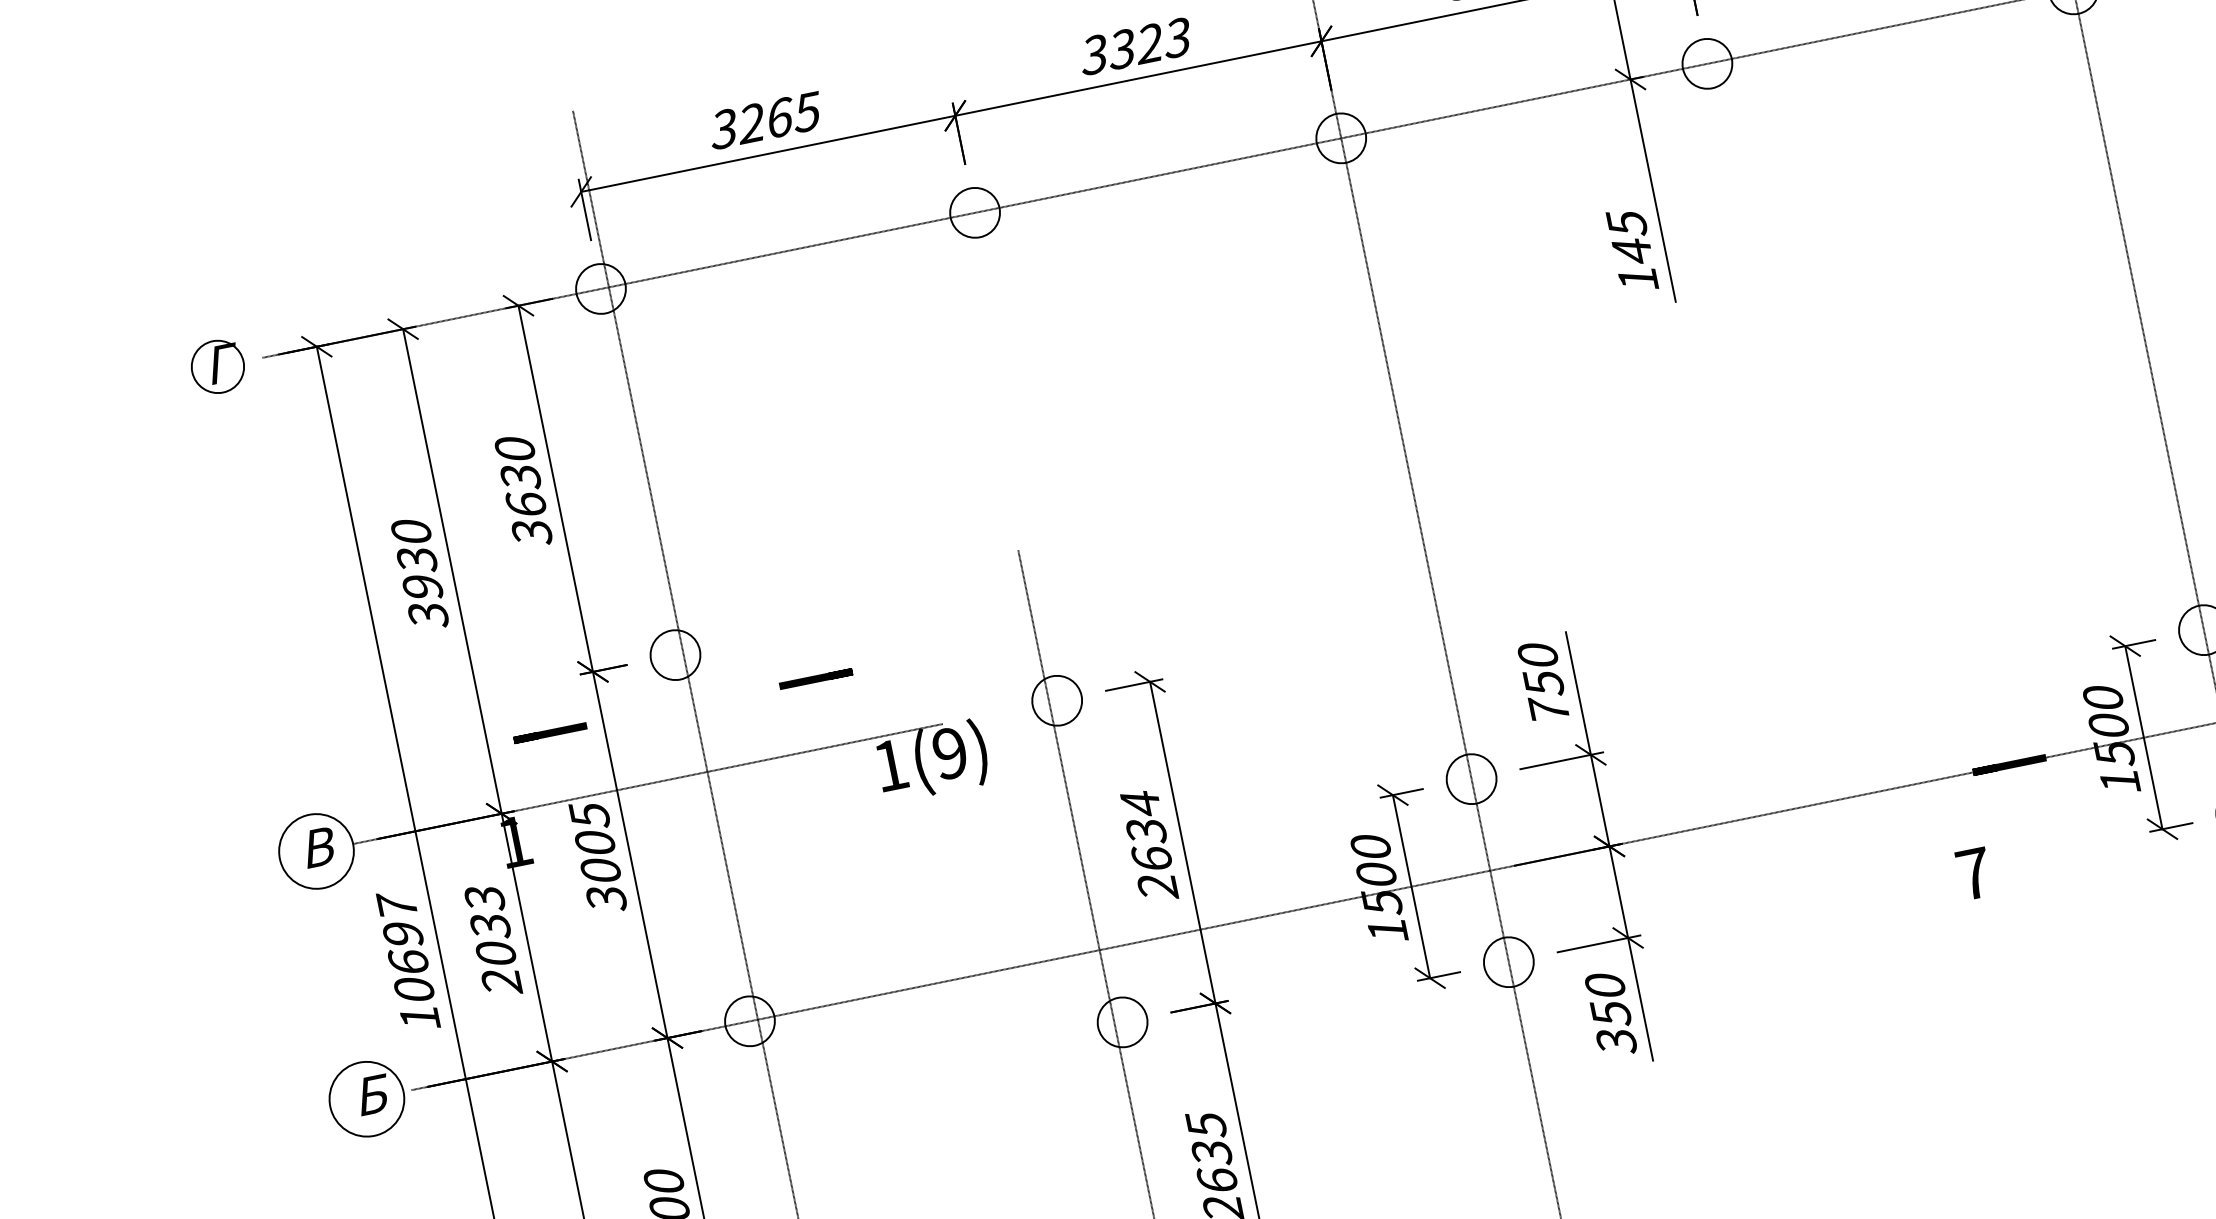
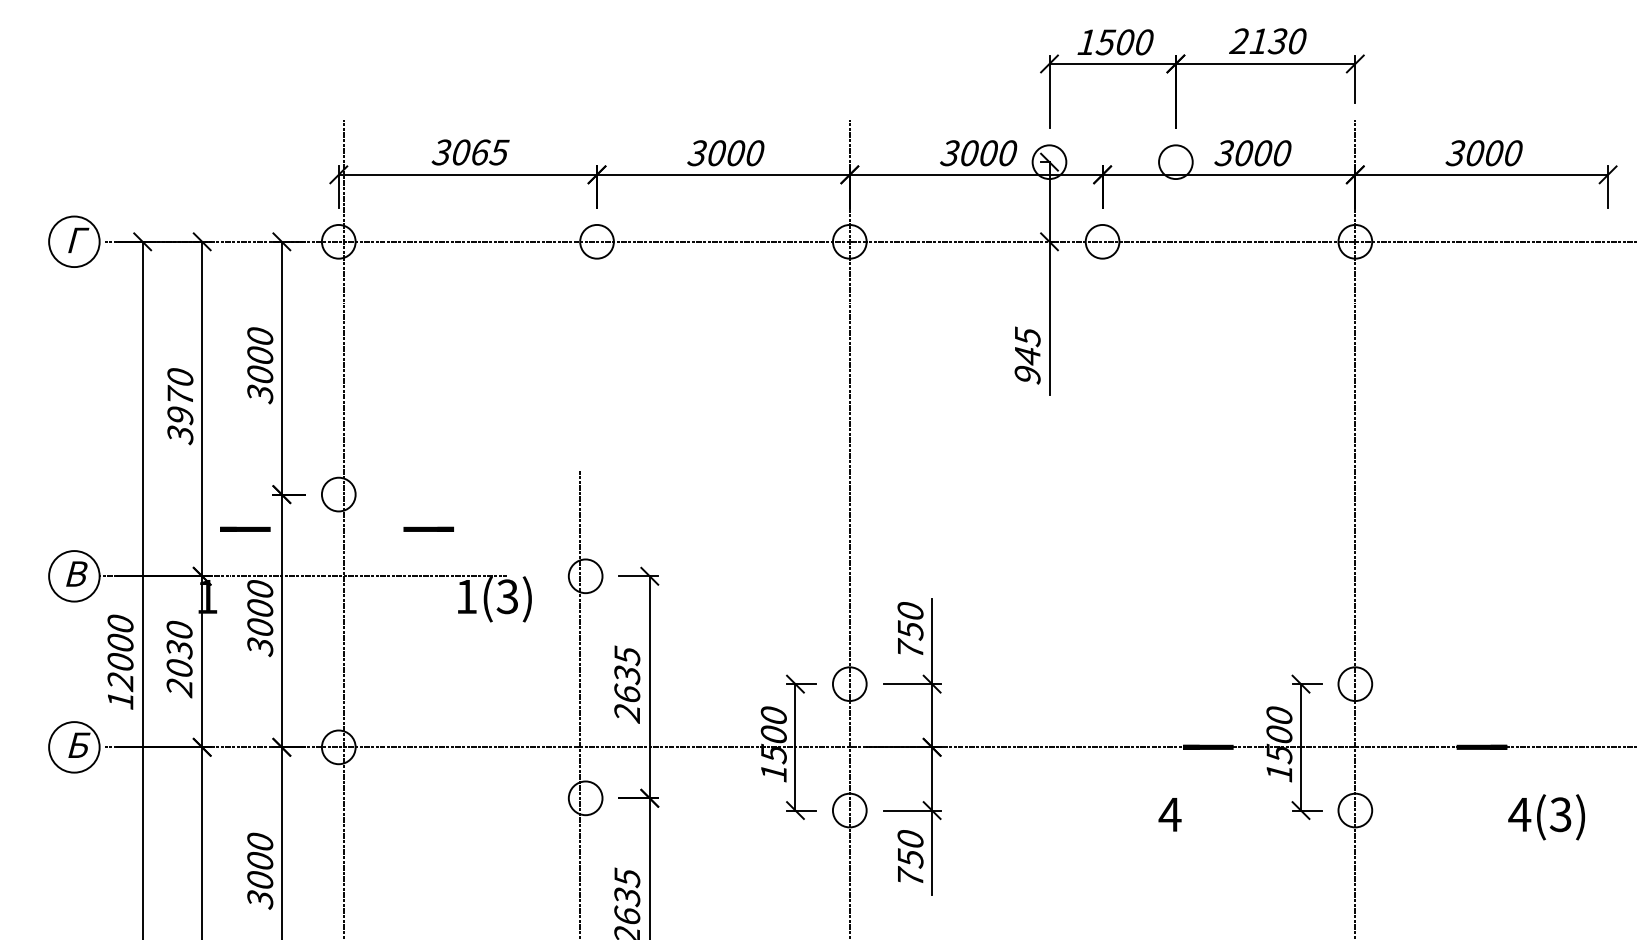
text: (1149, 44) -> (735, 153), 3323 -> 3000
text: (750, 123) -> (460, 152), 3265 -> 3065
text: (1637, 278) -> (1027, 374), 145 -> 945
circle: (218, 366) -> (74, 241), size x1.43
text: (523, 489) -> (260, 364), 3630 -> 3000
text: (416, 558) -> (180, 395), 3930 -> 3970
text: (949, 753) -> (507, 596), 1(9) -> 1(3)
text: (1141, 803) -> (627, 655), 2634 -> 2635
text: (590, 815) -> (260, 589), 3005 -> 3000
text: (1973, 873) -> (1169, 814), 7 -> 4
text: (484, 898) -> (179, 630), 2033 -> 2030
text: (405, 948) -> (120, 652), 10697 -> 12000
text: (1616, 1039) -> (910, 876), 350 -> 750

